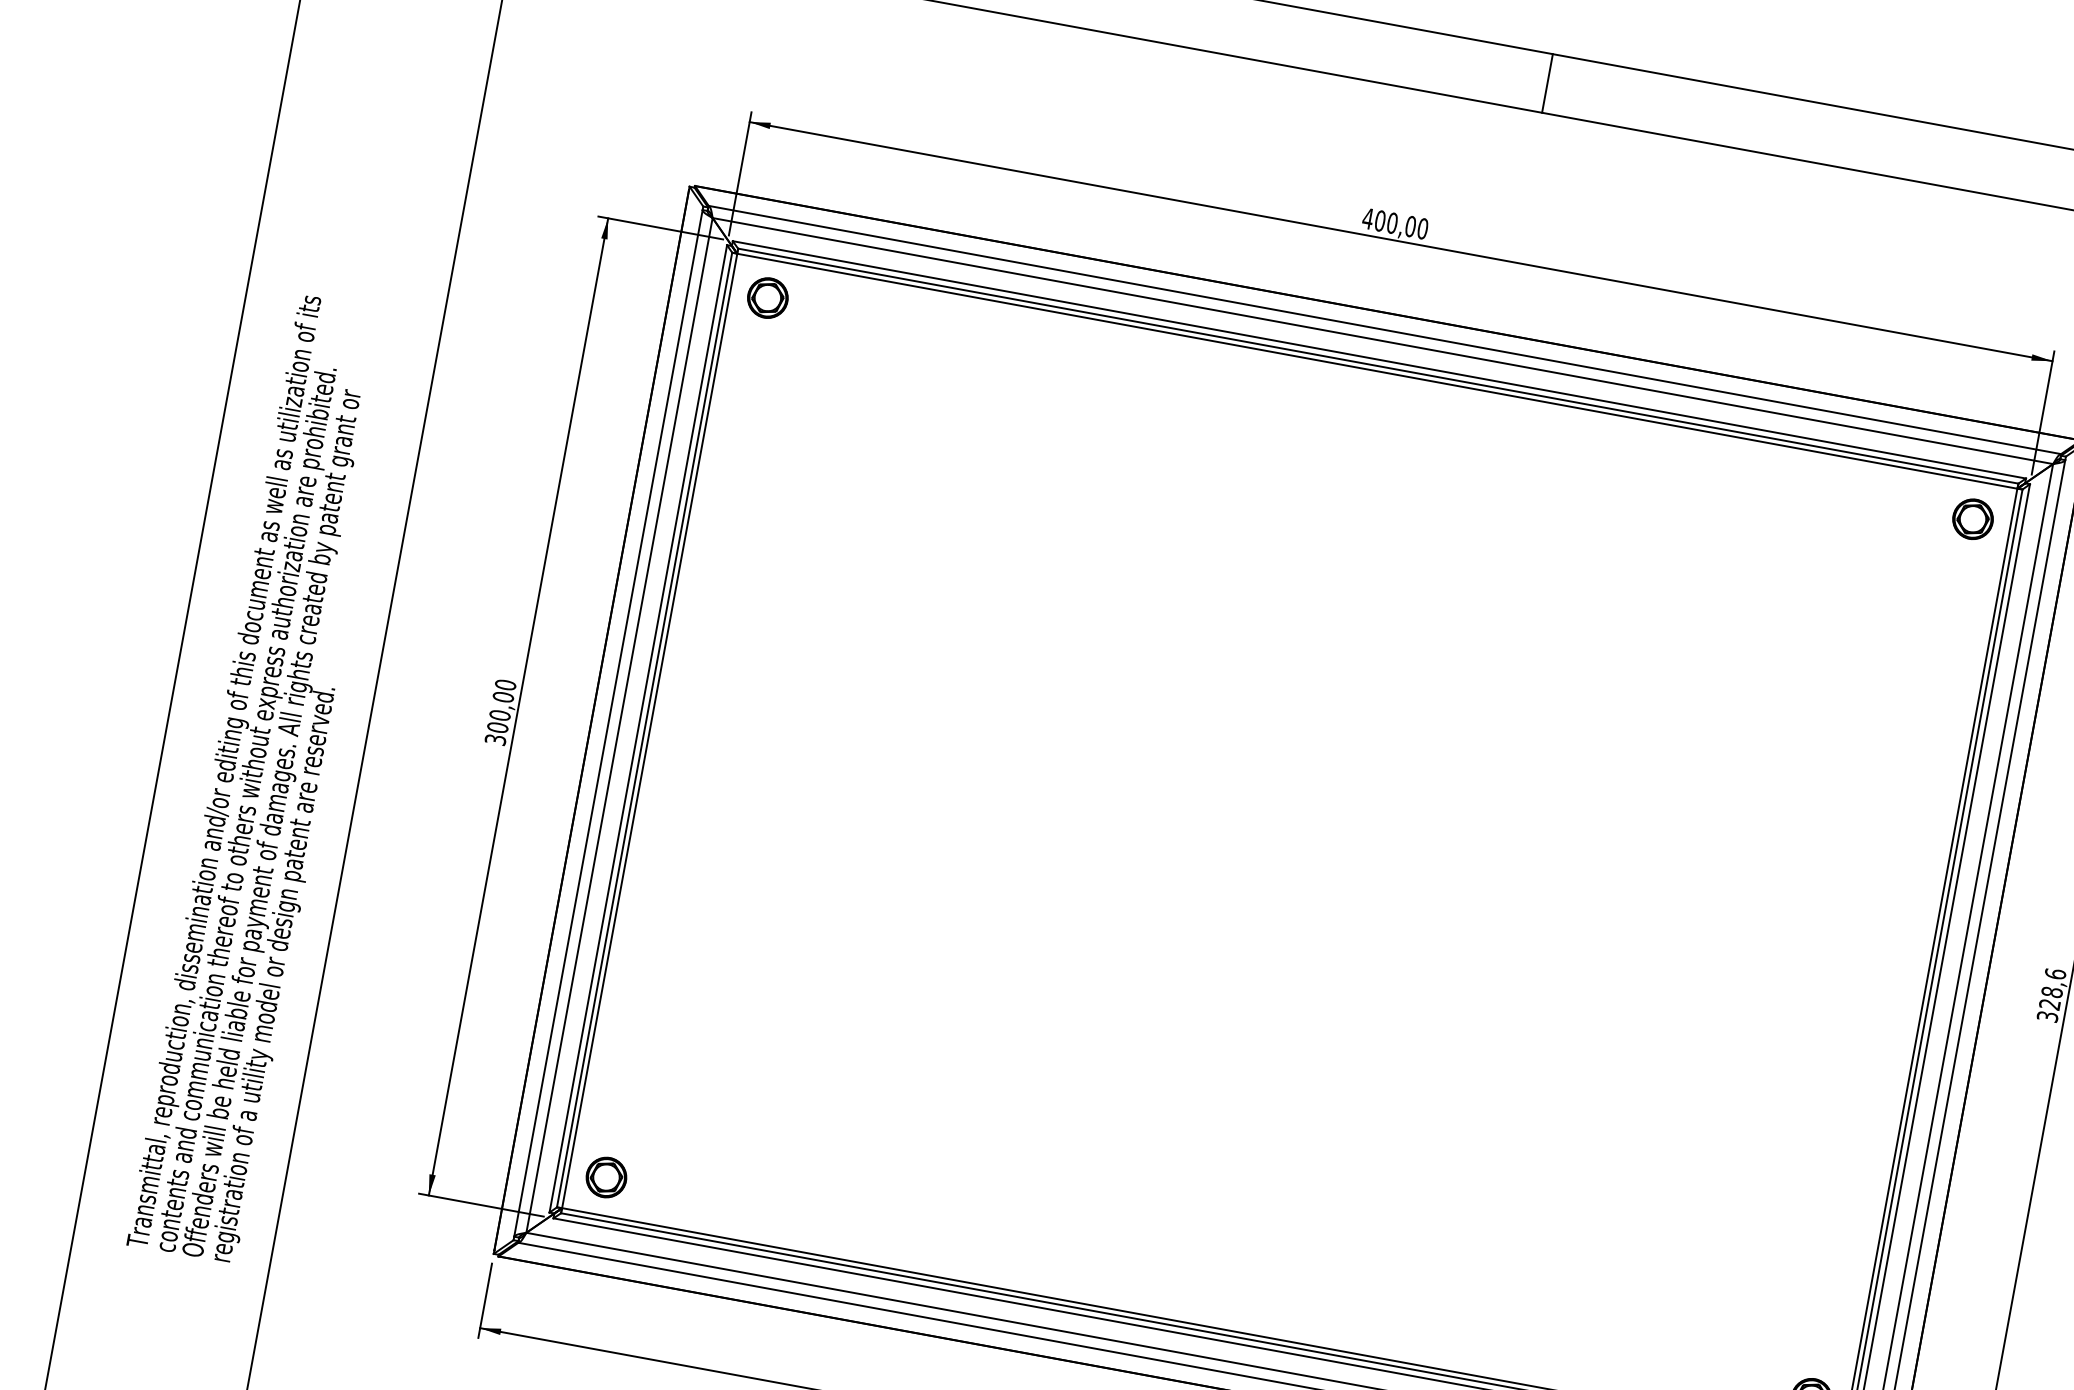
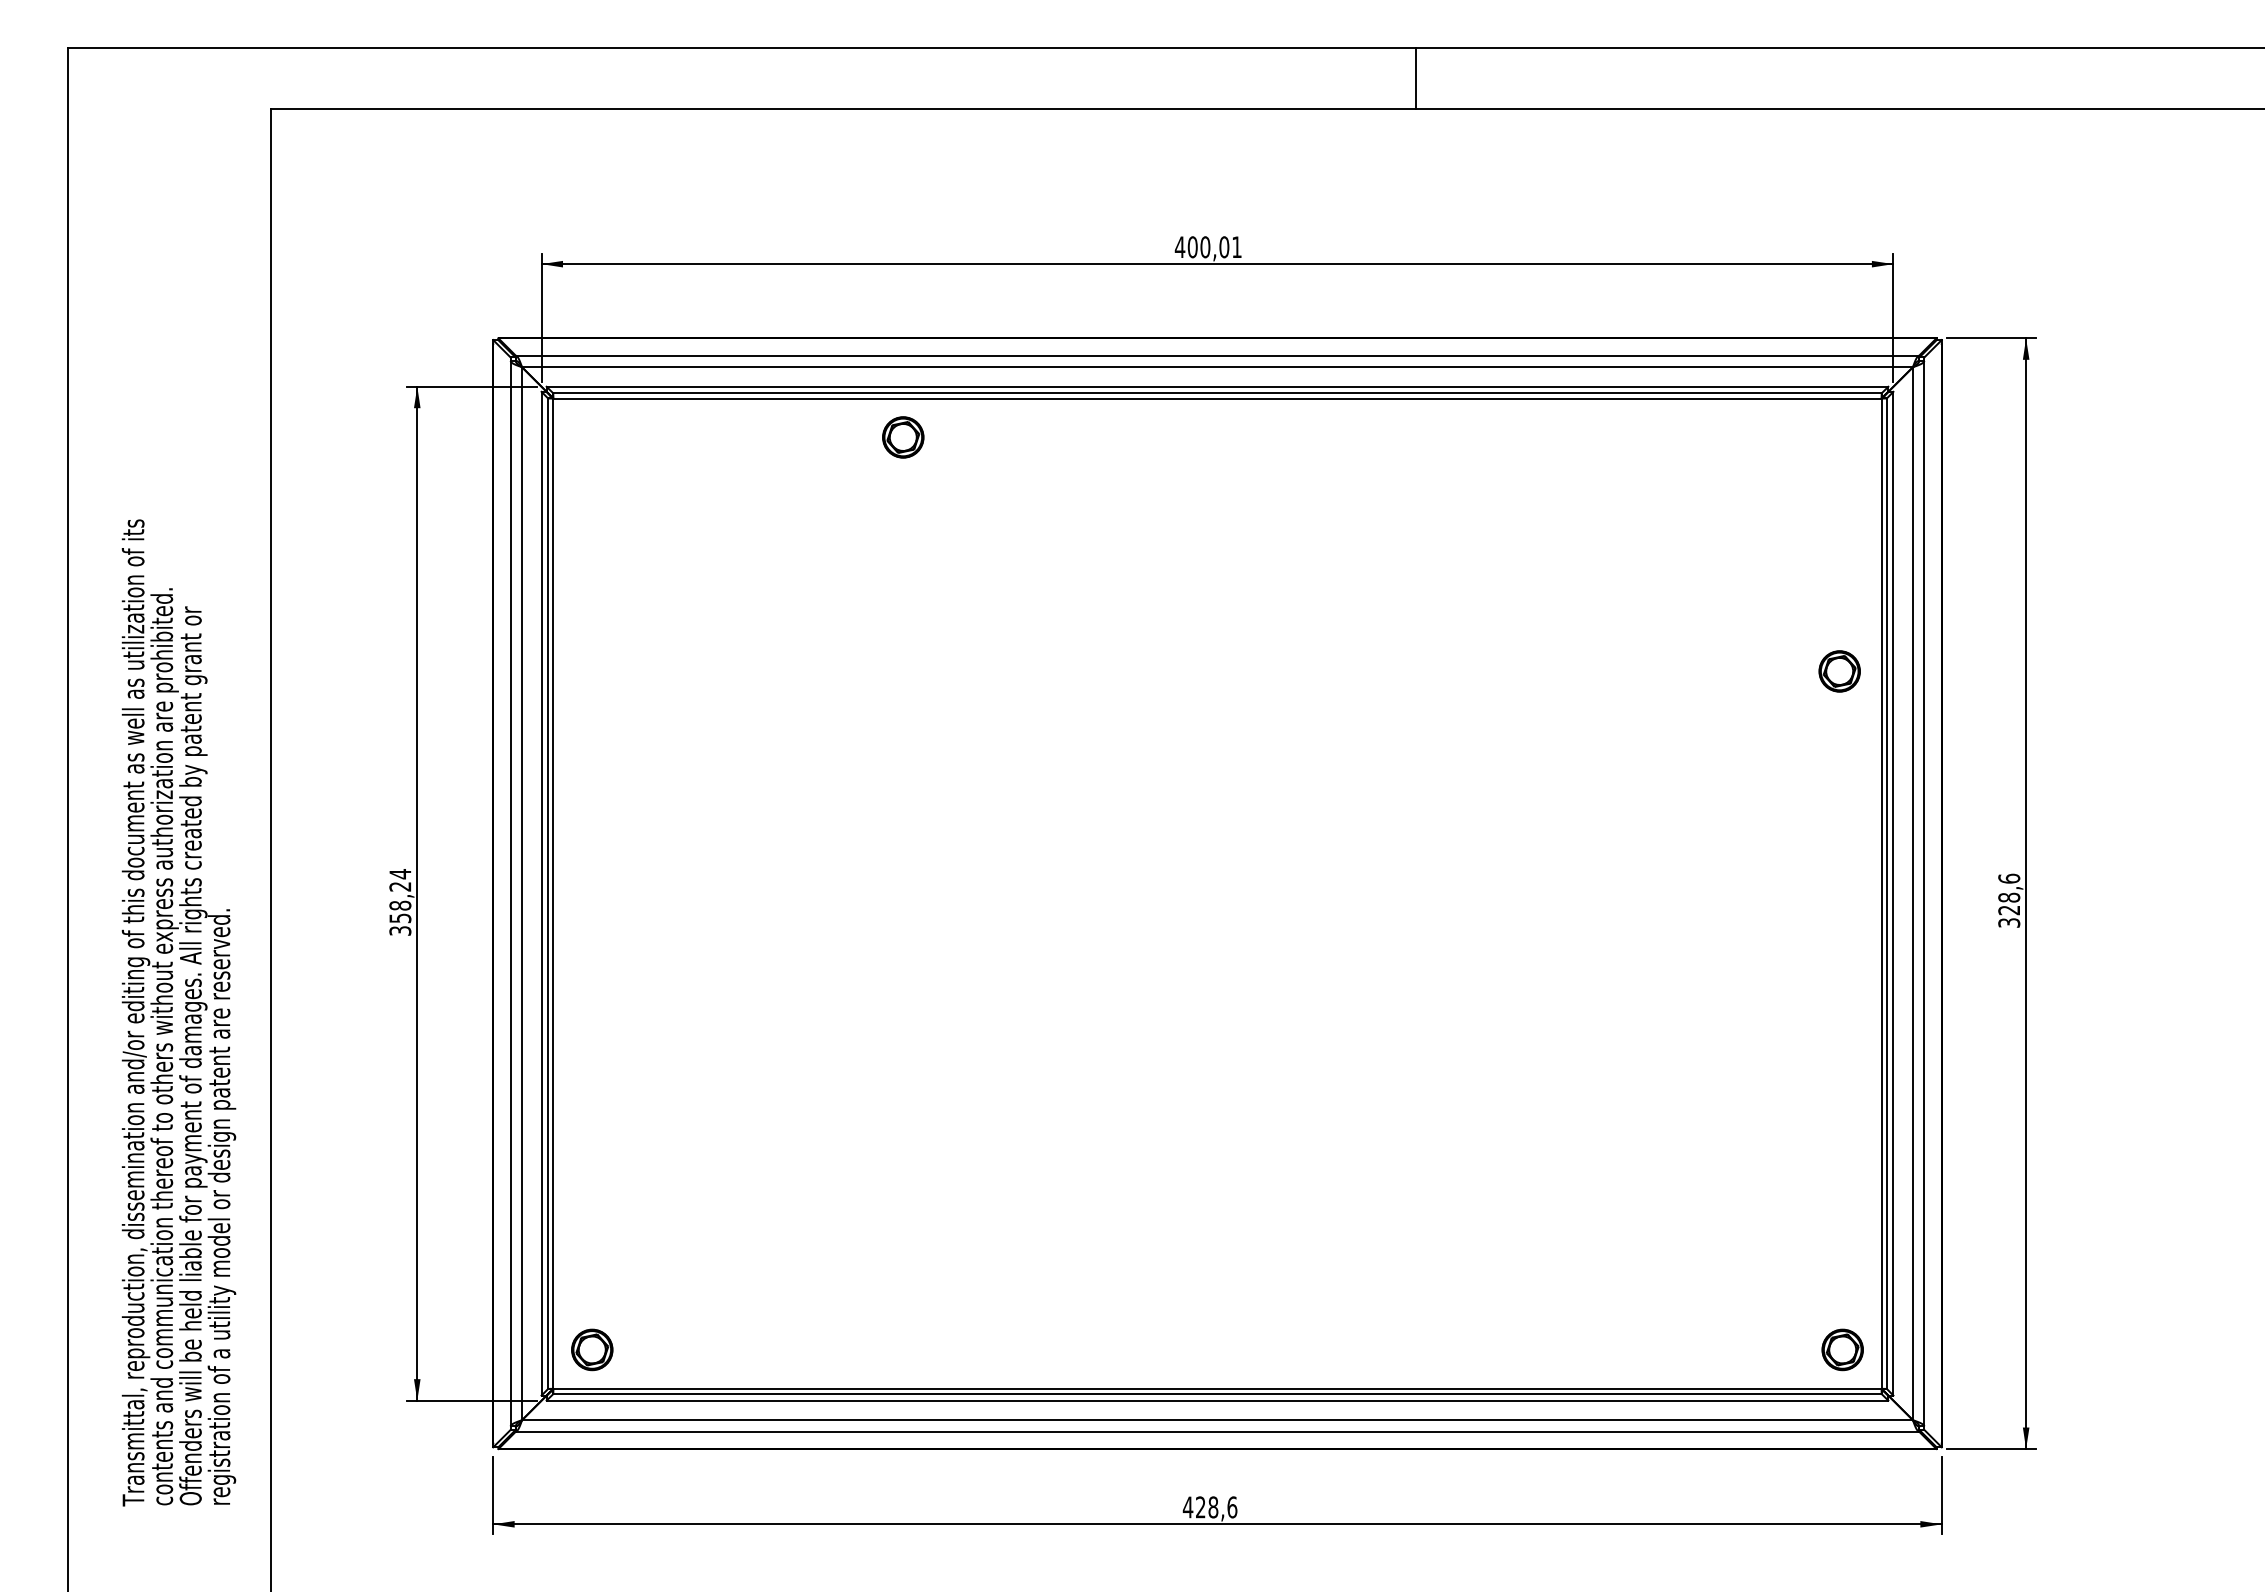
line: (1547, 82) -> (1416, 77), moved
text: (1422, 228) -> (1236, 247), 400,00 -> 400,01
part: (768, 298) -> (903, 437), moved
part: (1972, 519) -> (1839, 671), moved
text: (501, 706) -> (400, 896), 300,00 -> 358,24

